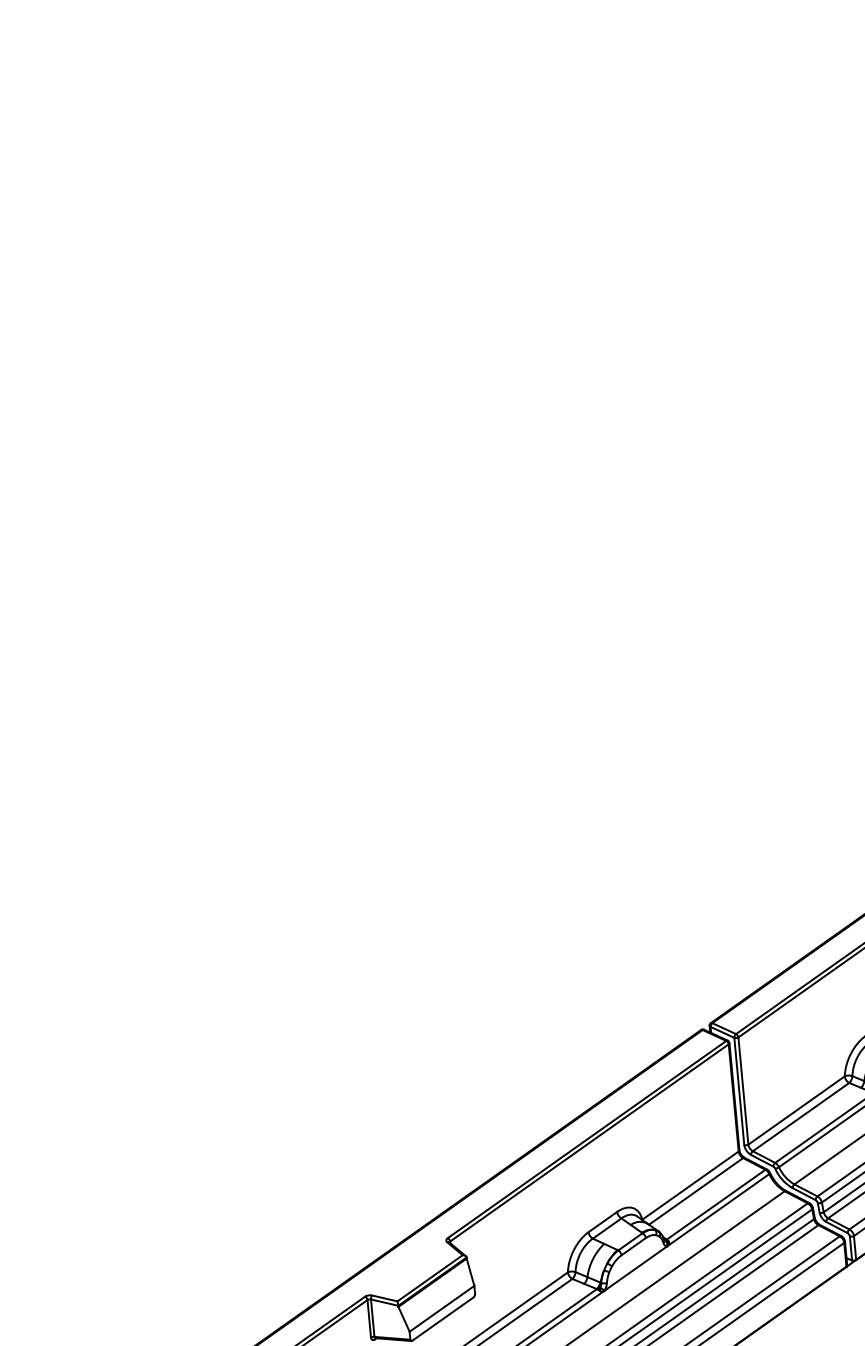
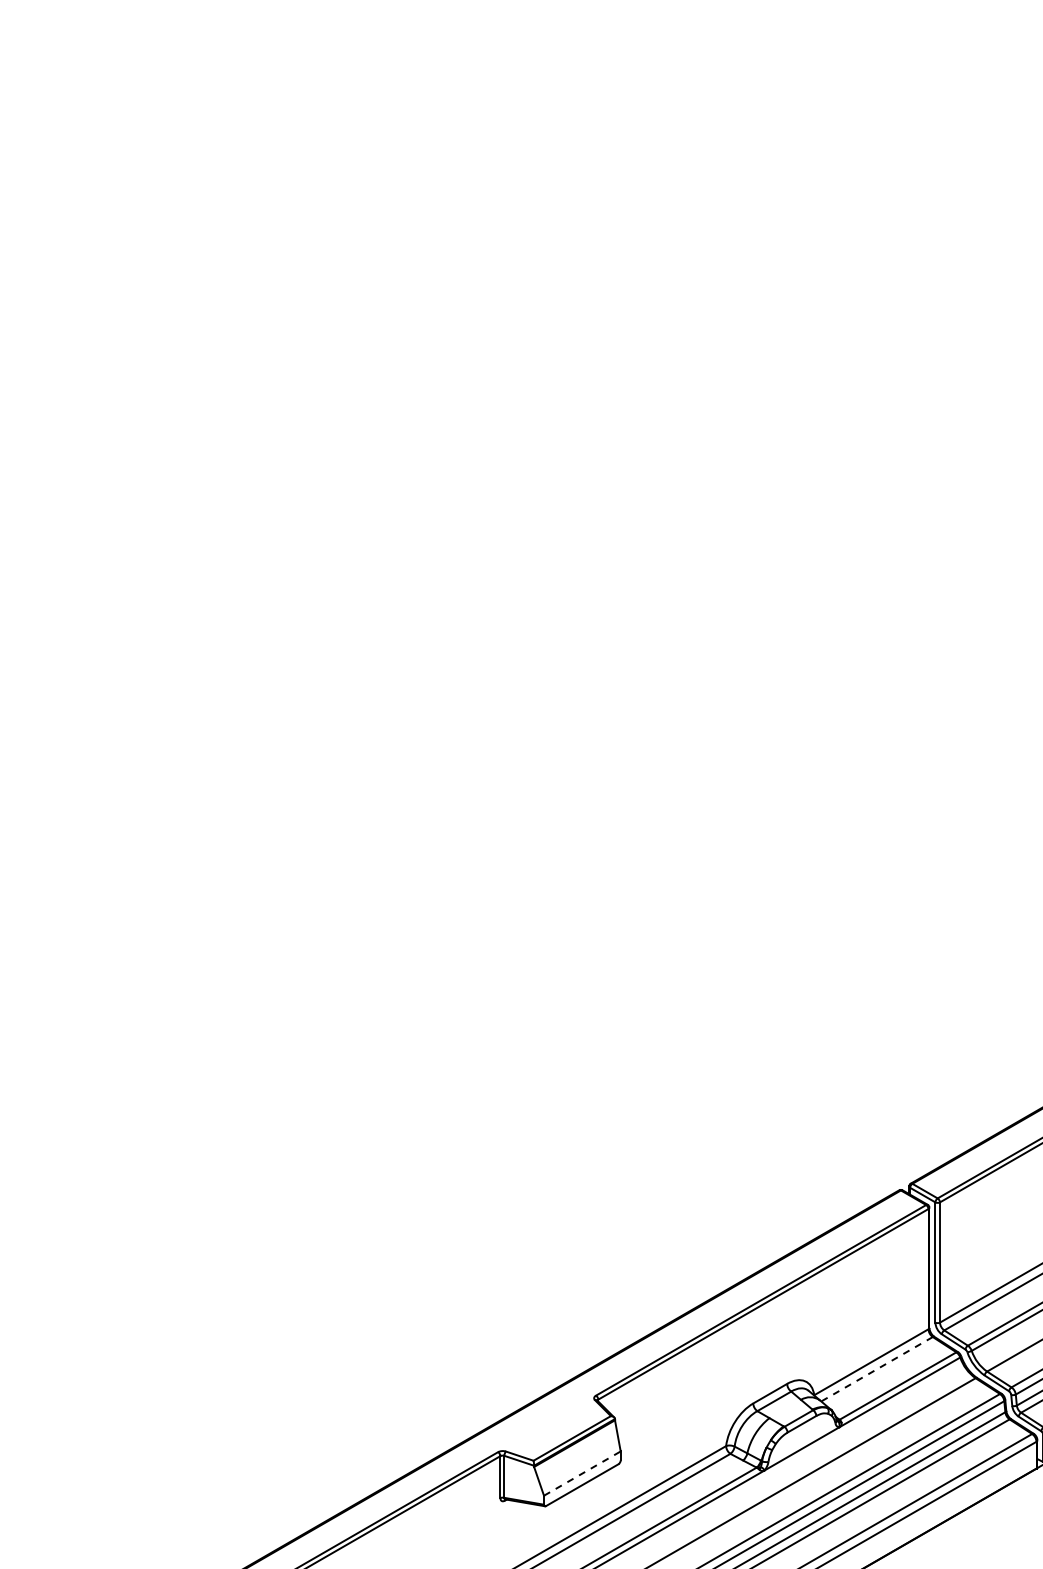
line: (695, 1191) -> (876, 1369), solid -> dashed
line: (442, 1308) -> (582, 1473), solid -> dashed

